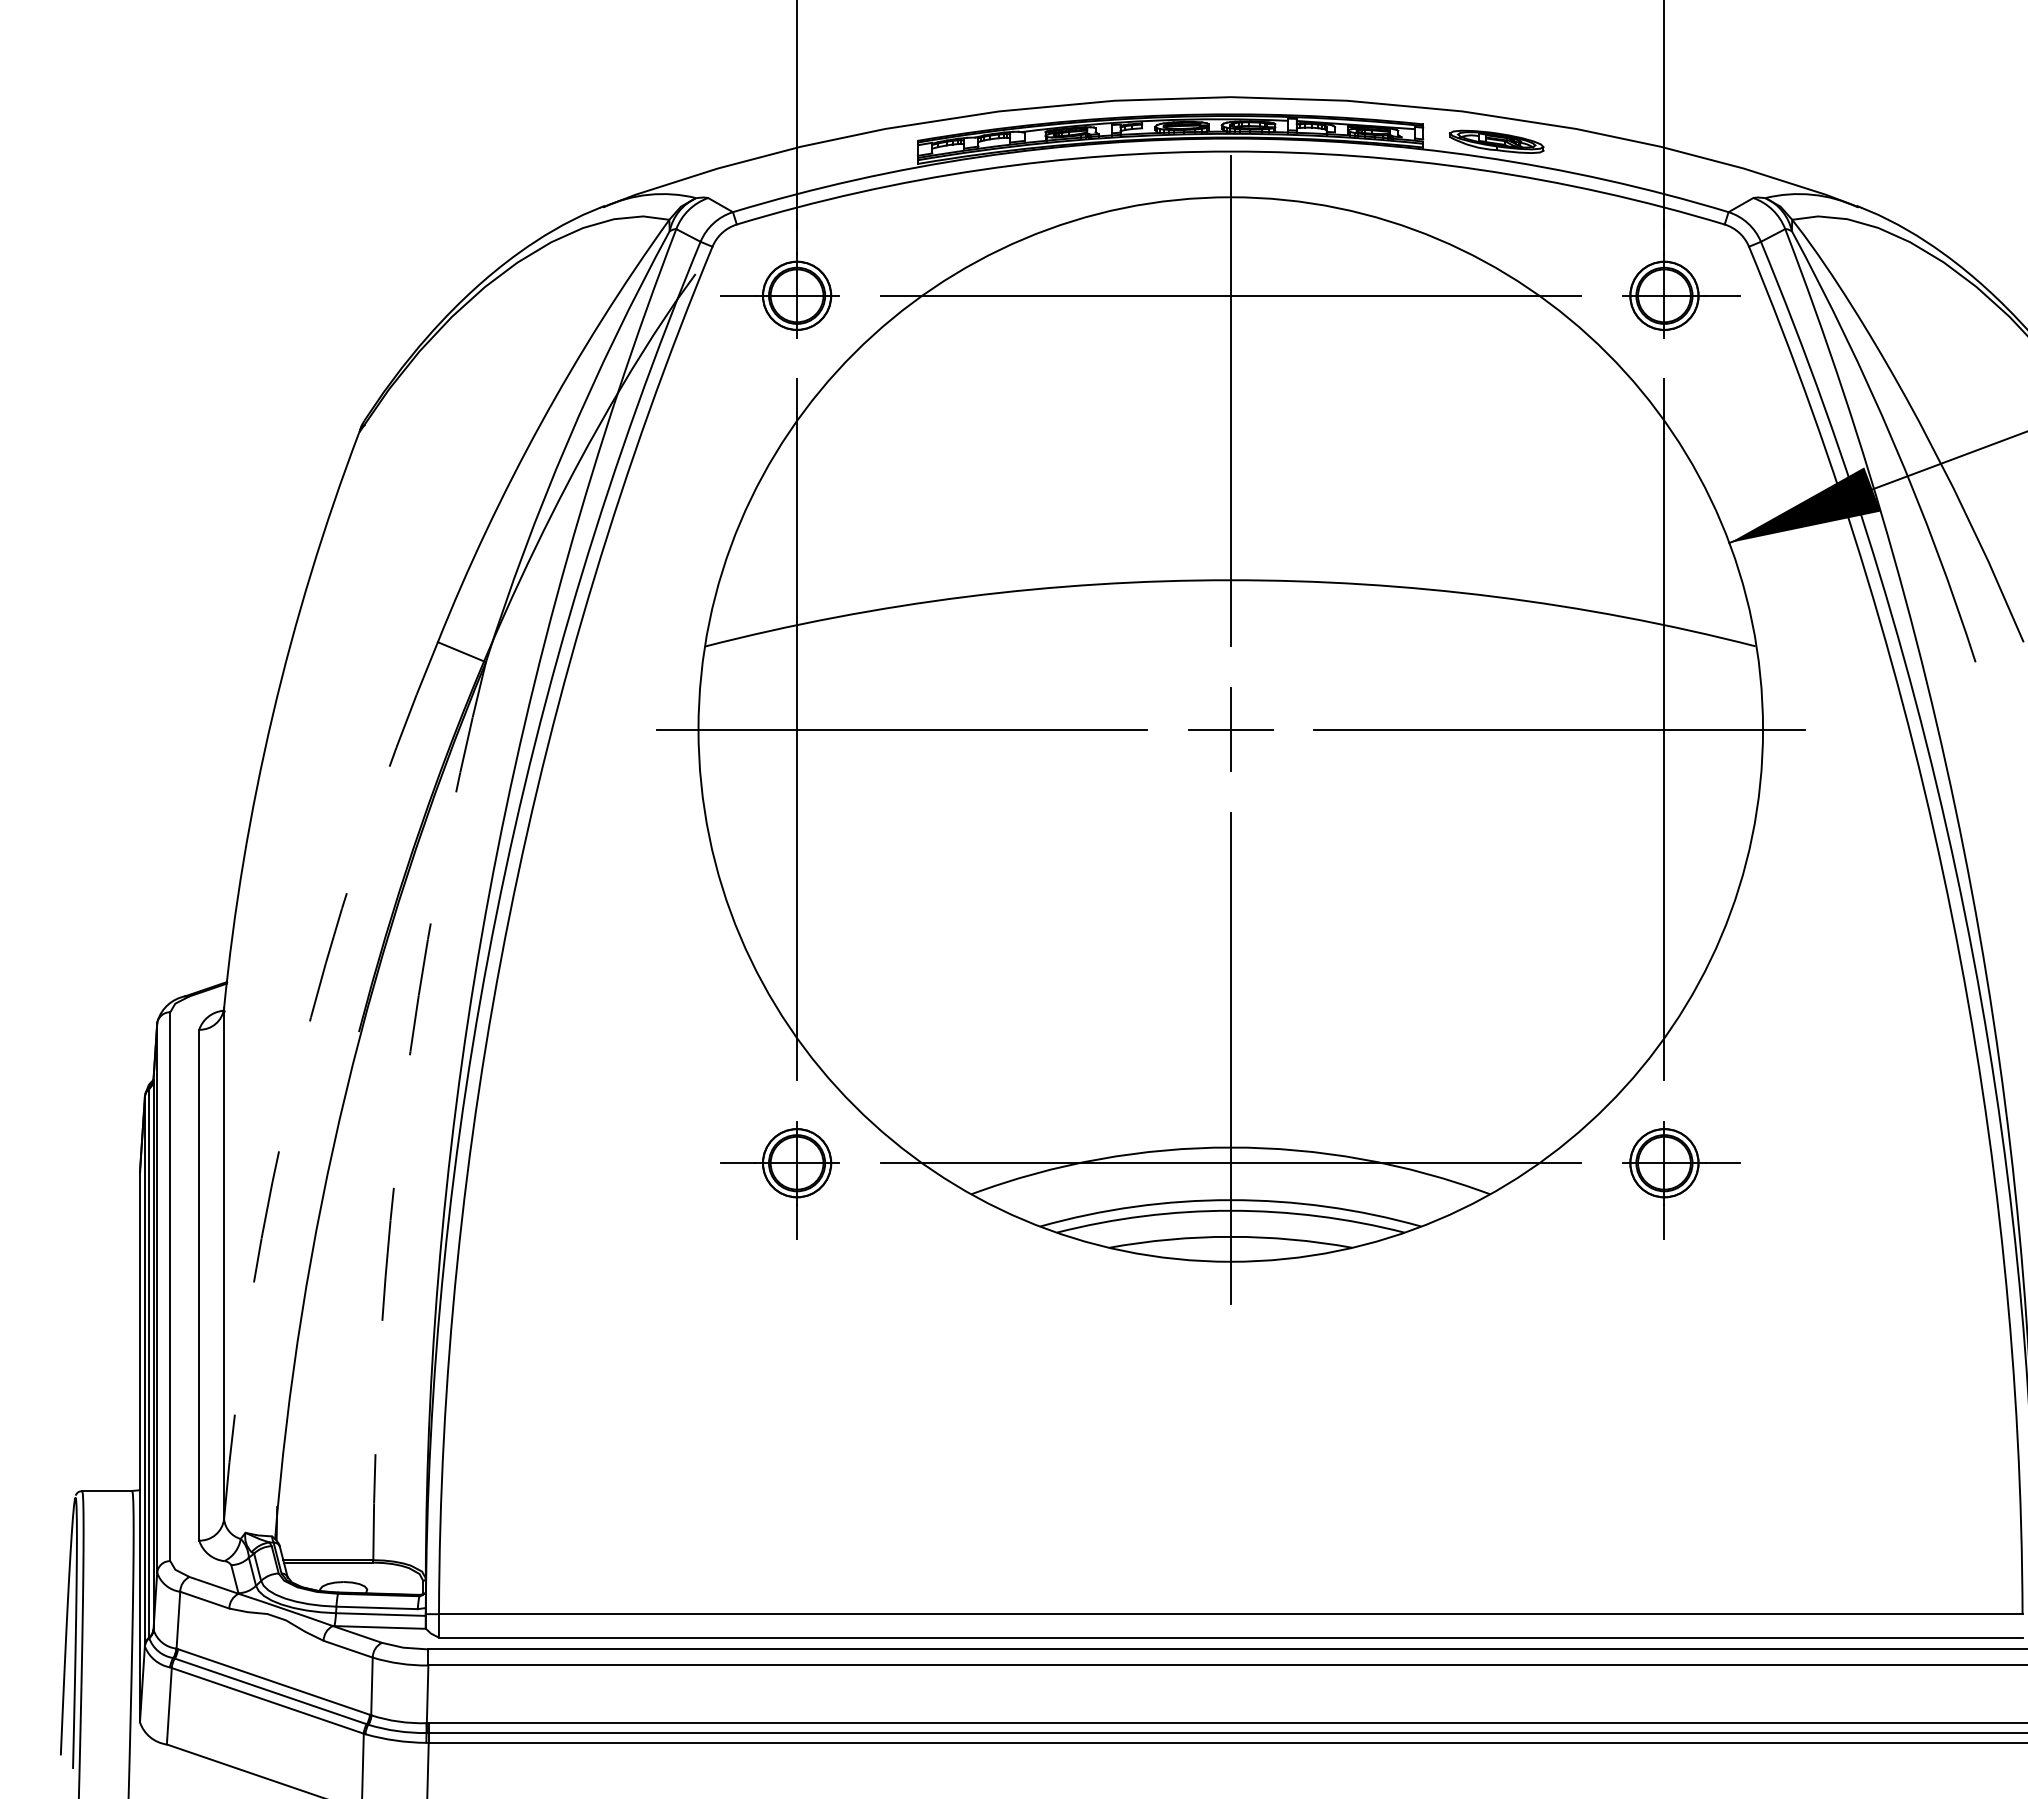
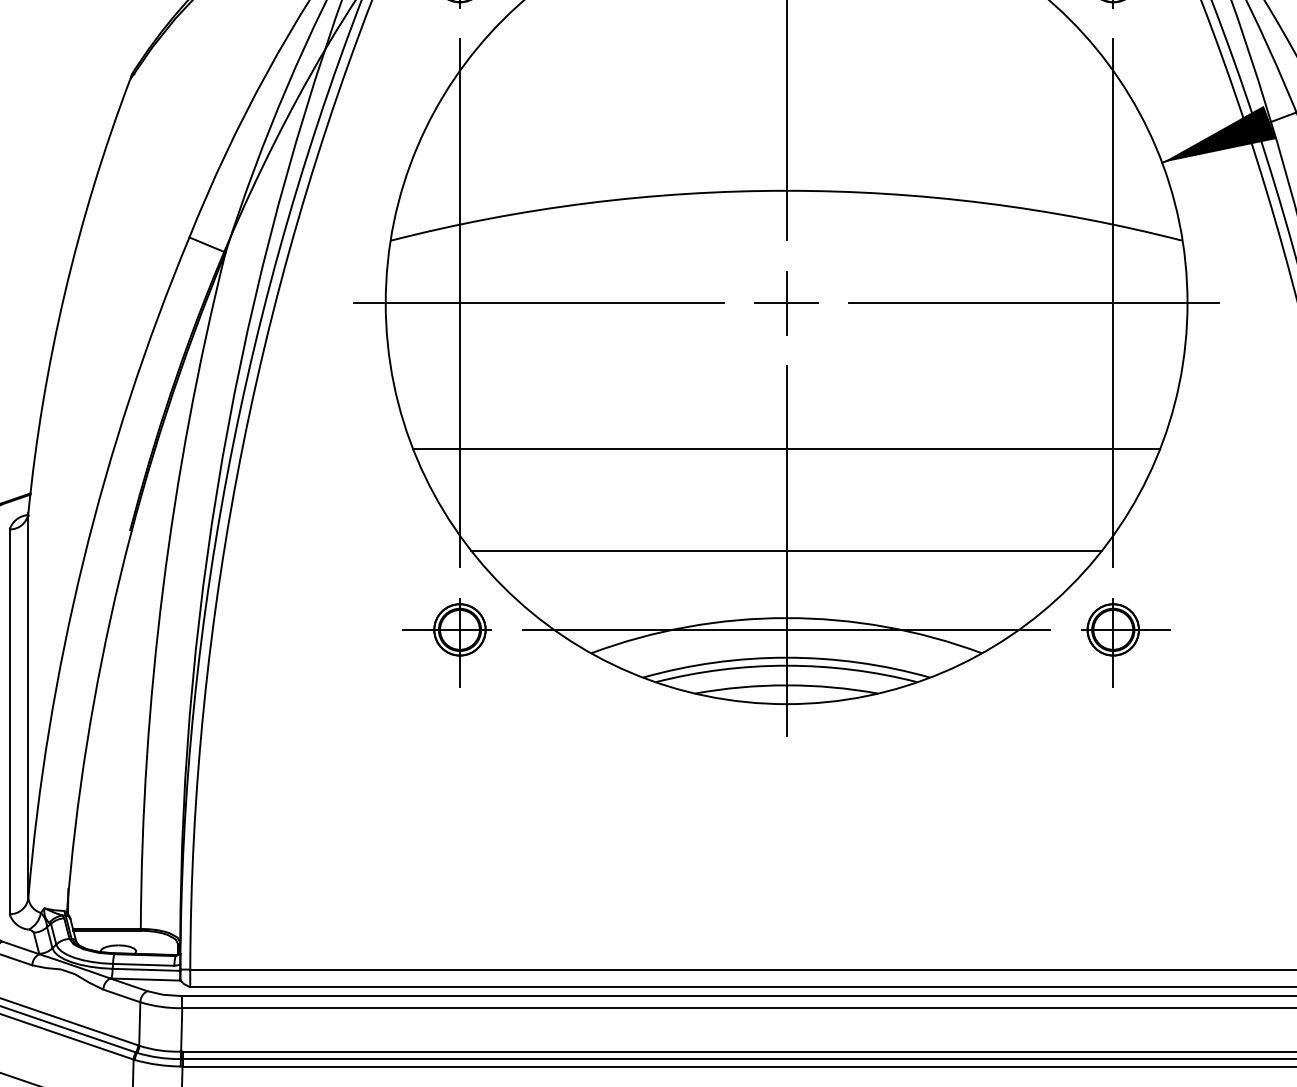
line: (1230, 923) -> (786, 449), added
line: (1230, 1058) -> (786, 551), added
arc: (297, 1072) -> (83, 561), dashed -> solid
arc: (402, 1107) -> (162, 587), dashed -> solid

